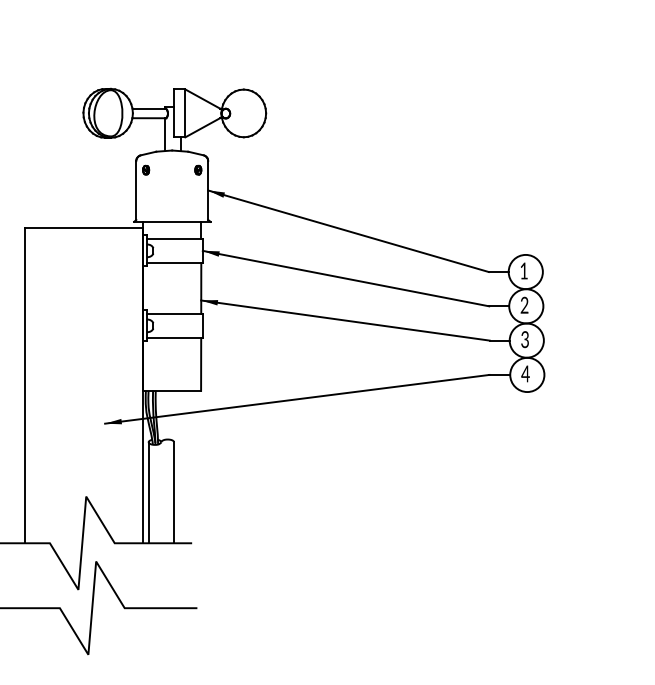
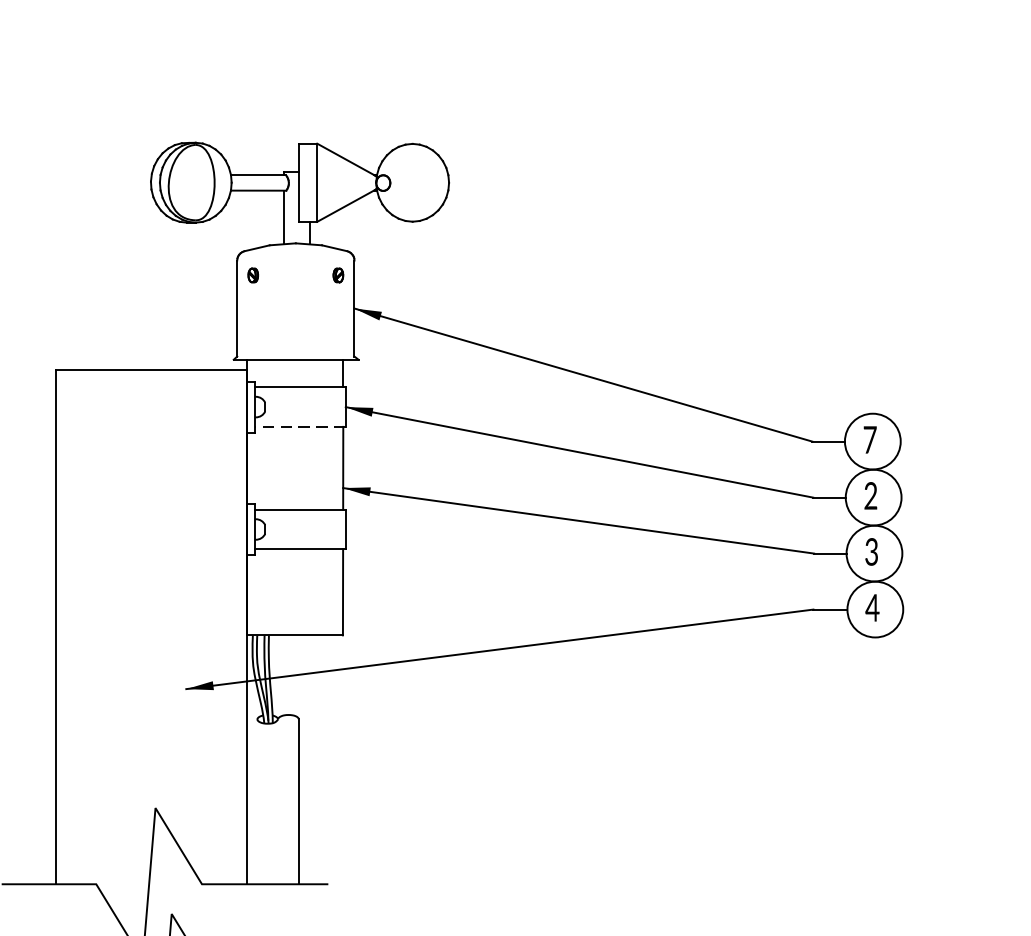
line: (175, 262) -> (301, 426), solid -> dashed
text: (524, 270) -> (870, 439), 1 -> 7
line: (148, 492) -> (257, 801), removed

